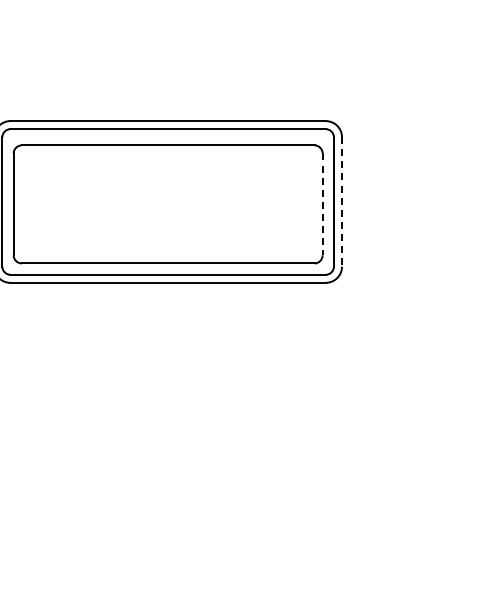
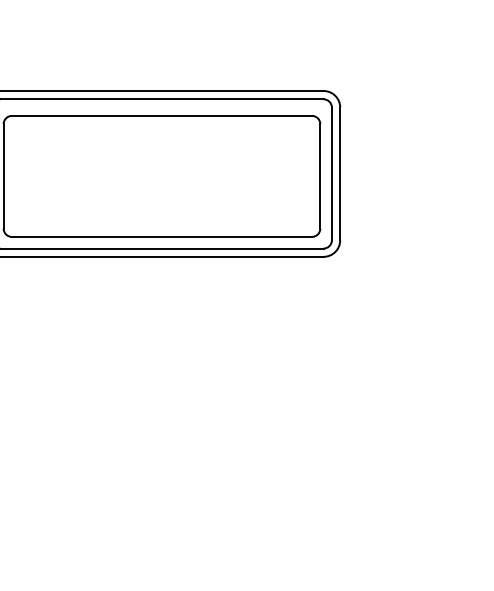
line: (342, 201) -> (340, 173), dashed -> solid
line: (322, 204) -> (320, 176), dashed -> solid

